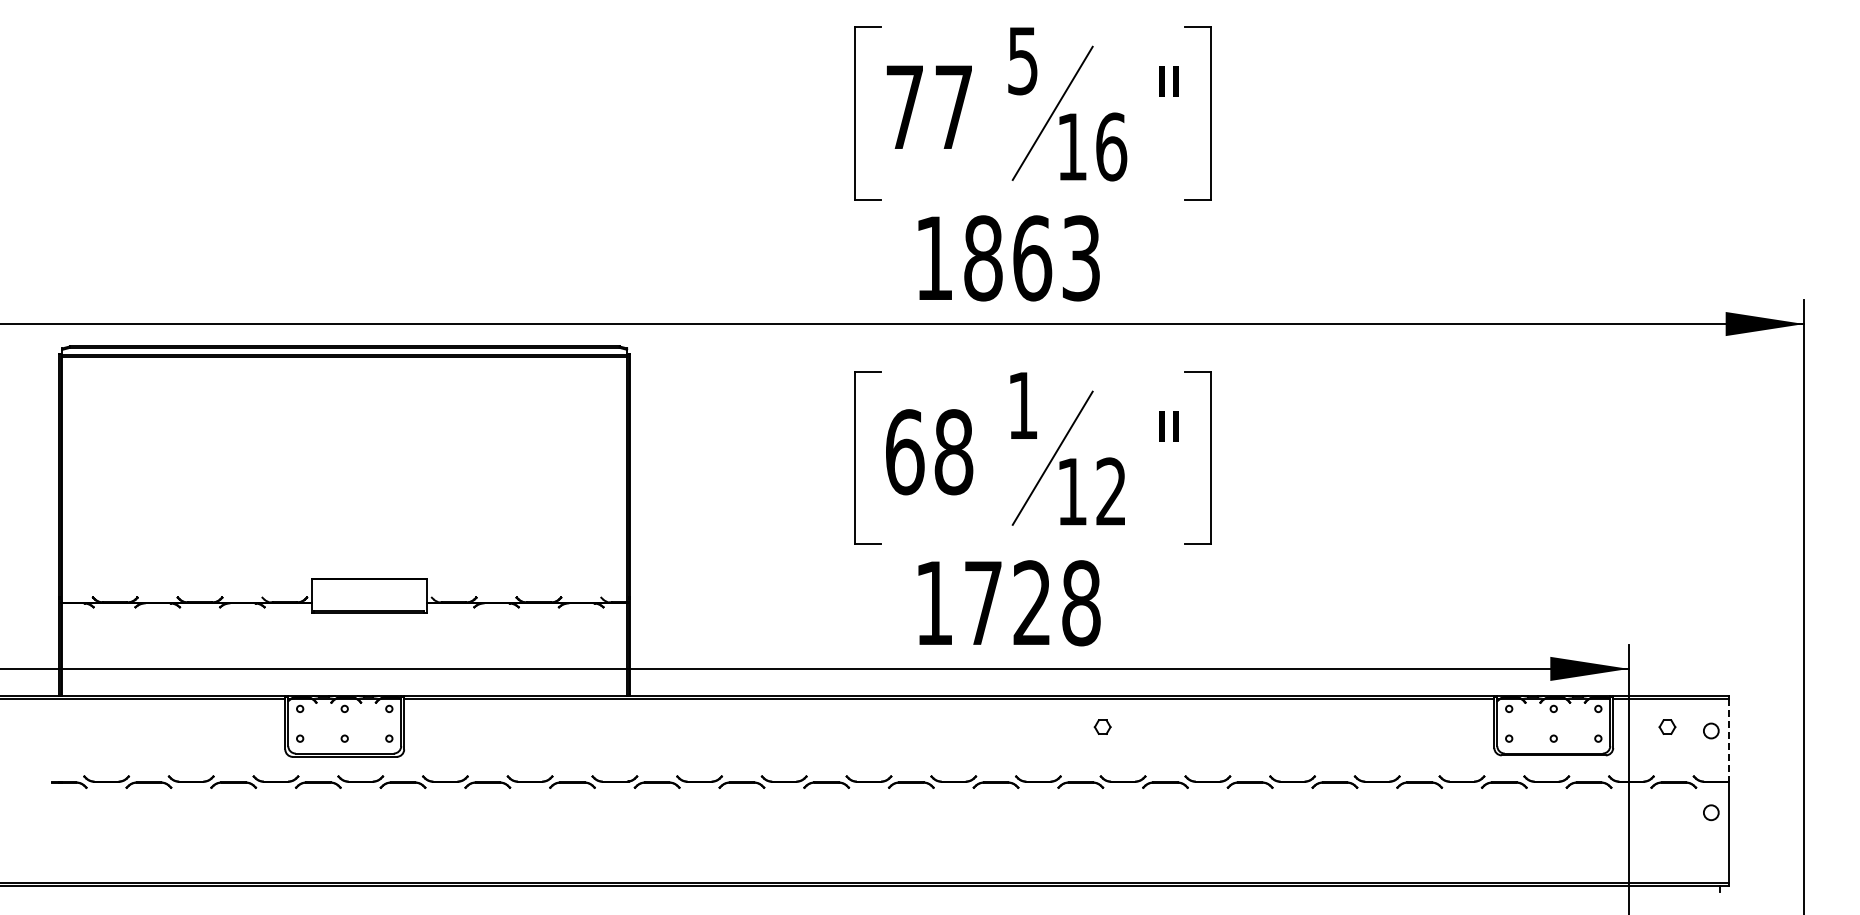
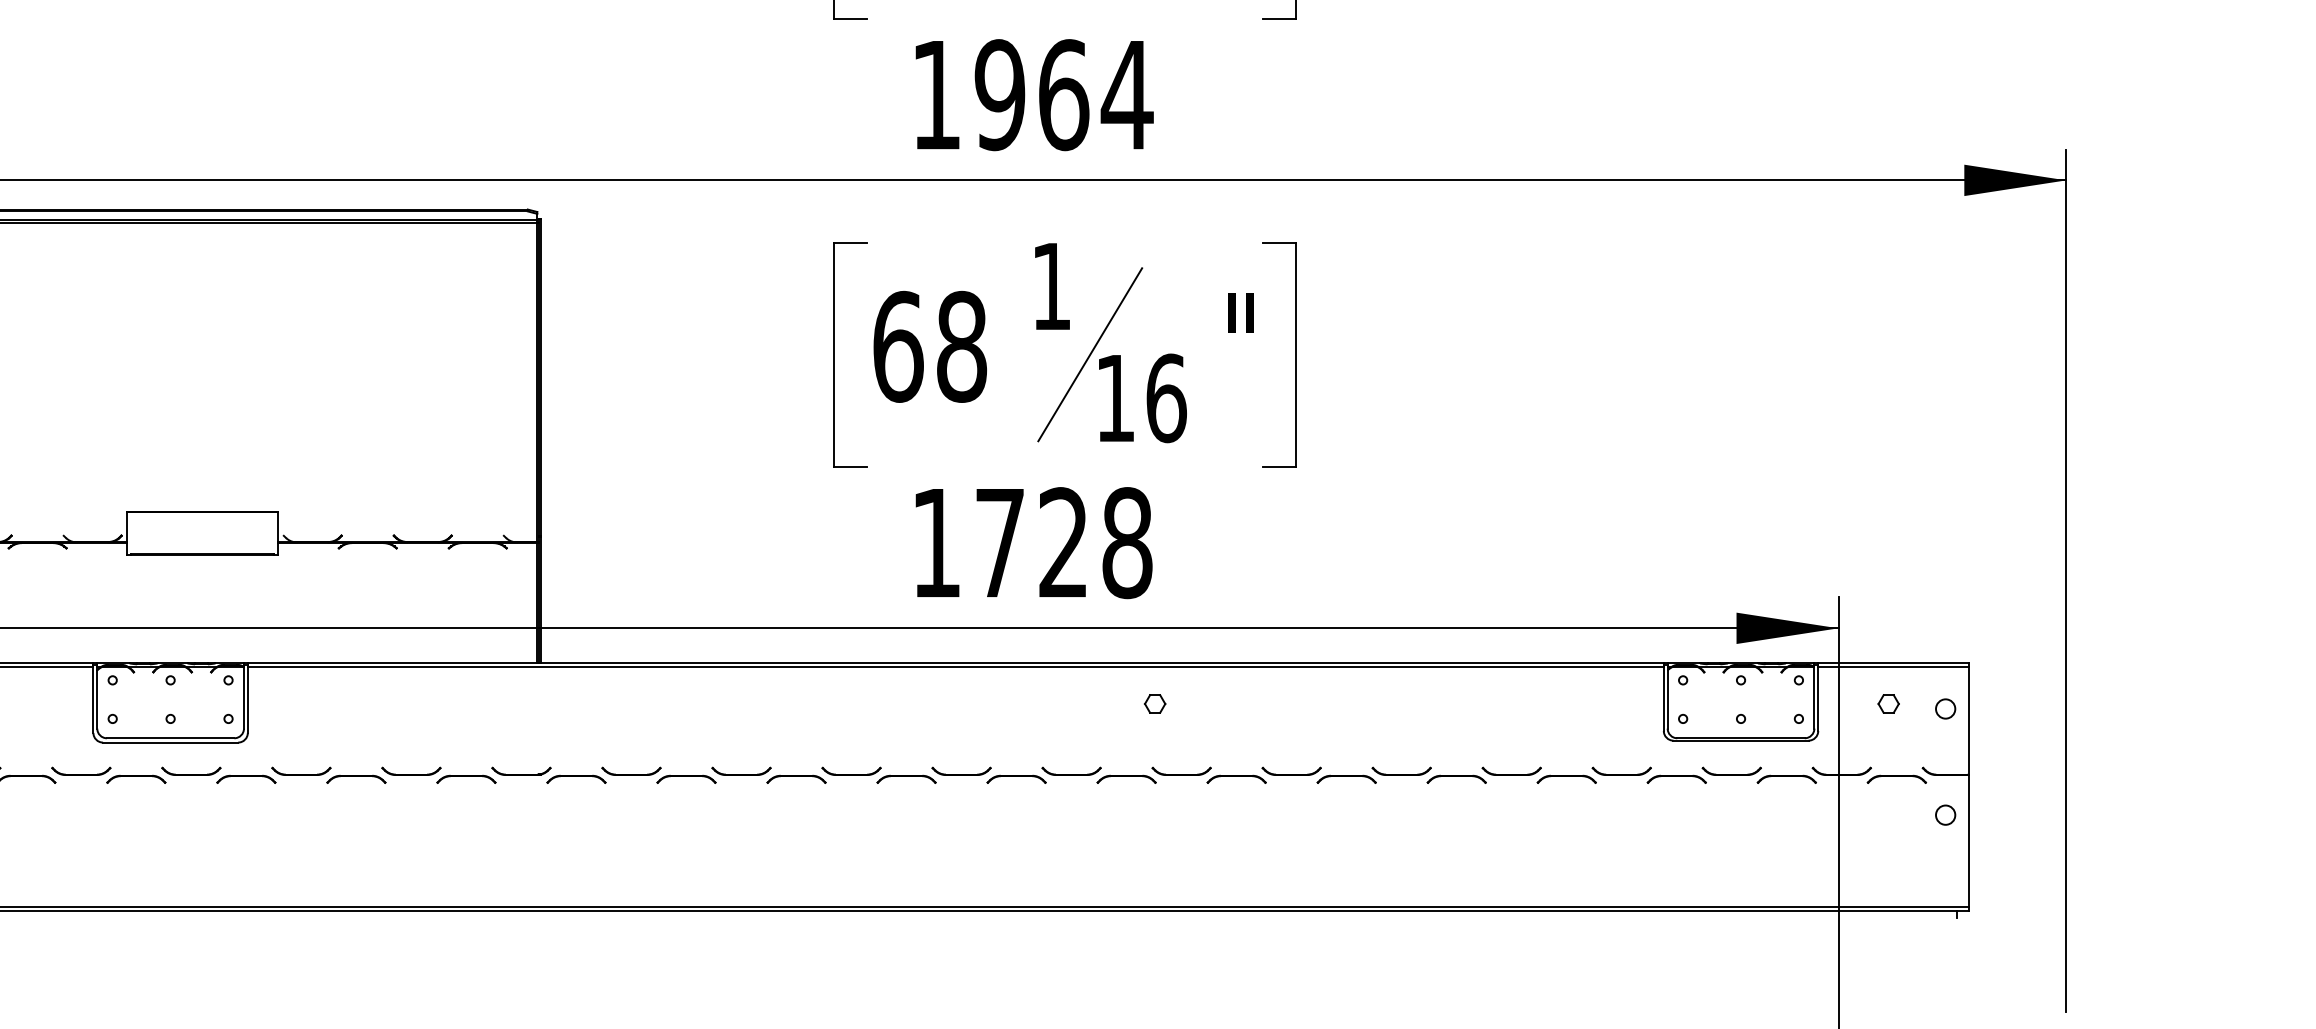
text: (1032, 258) -> (1063, 95), 1863 -> 1964
text: (1111, 491) -> (1166, 397), 12 -> 16
line: (1729, 740) -> (1969, 721), dashed -> solid

